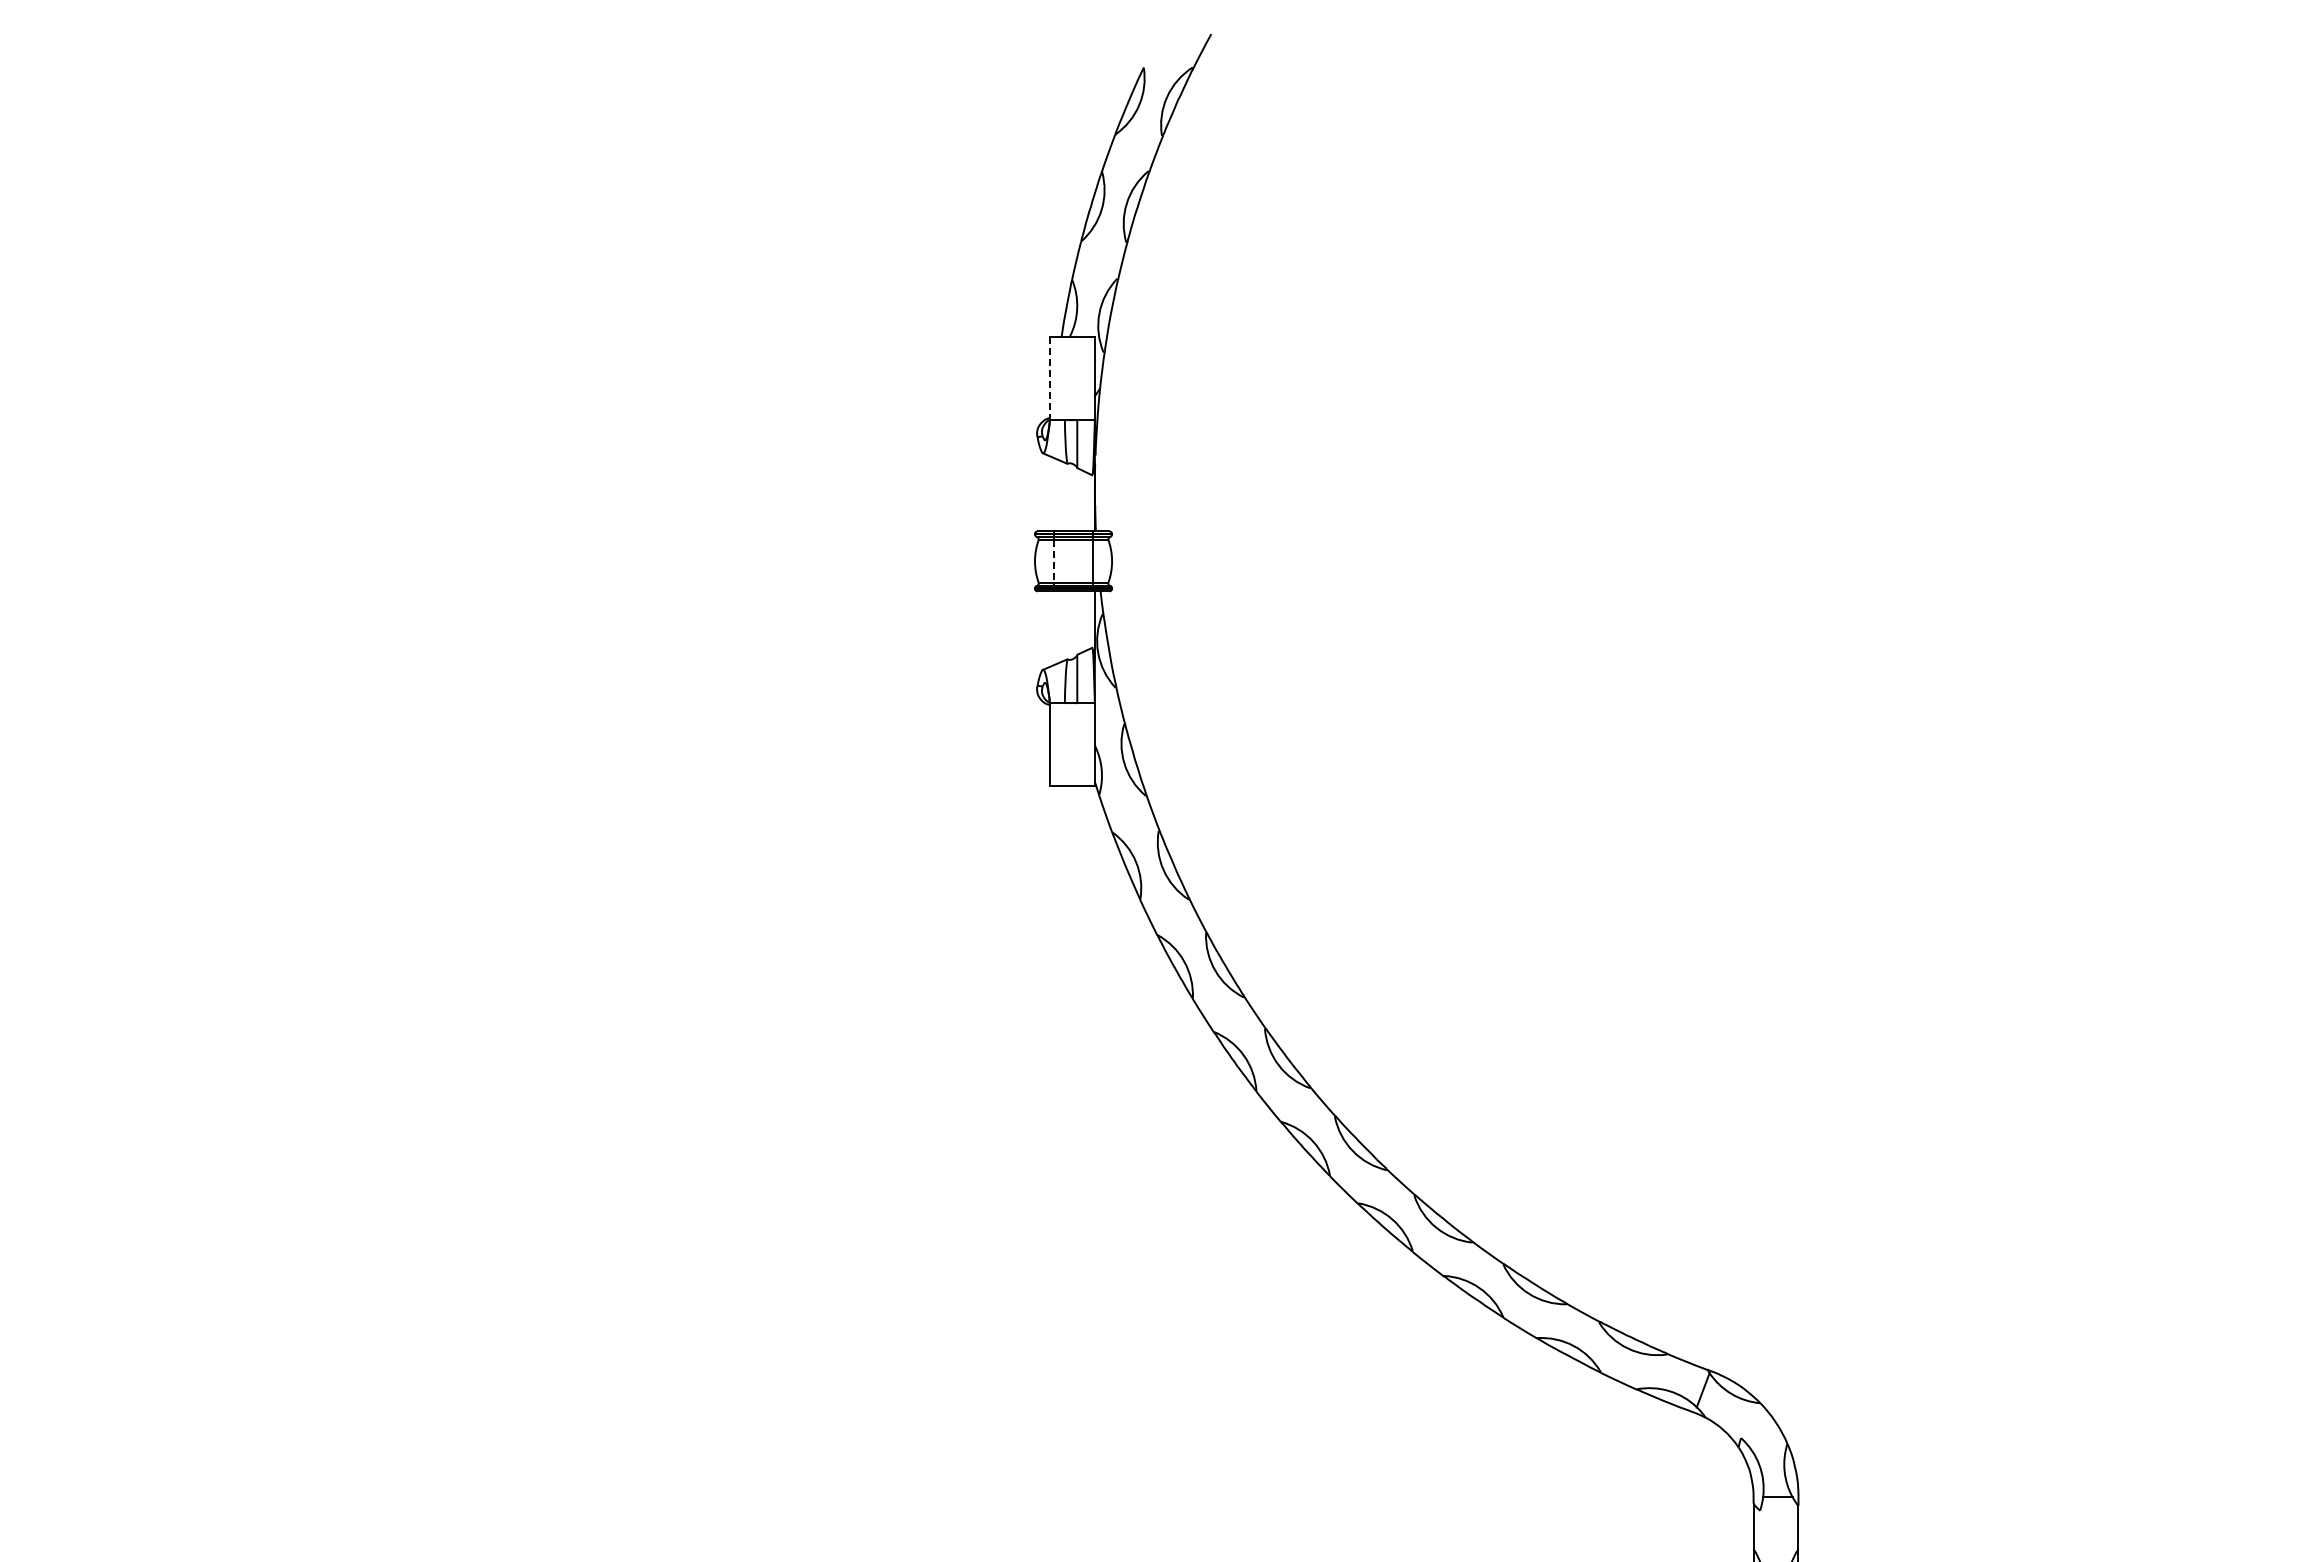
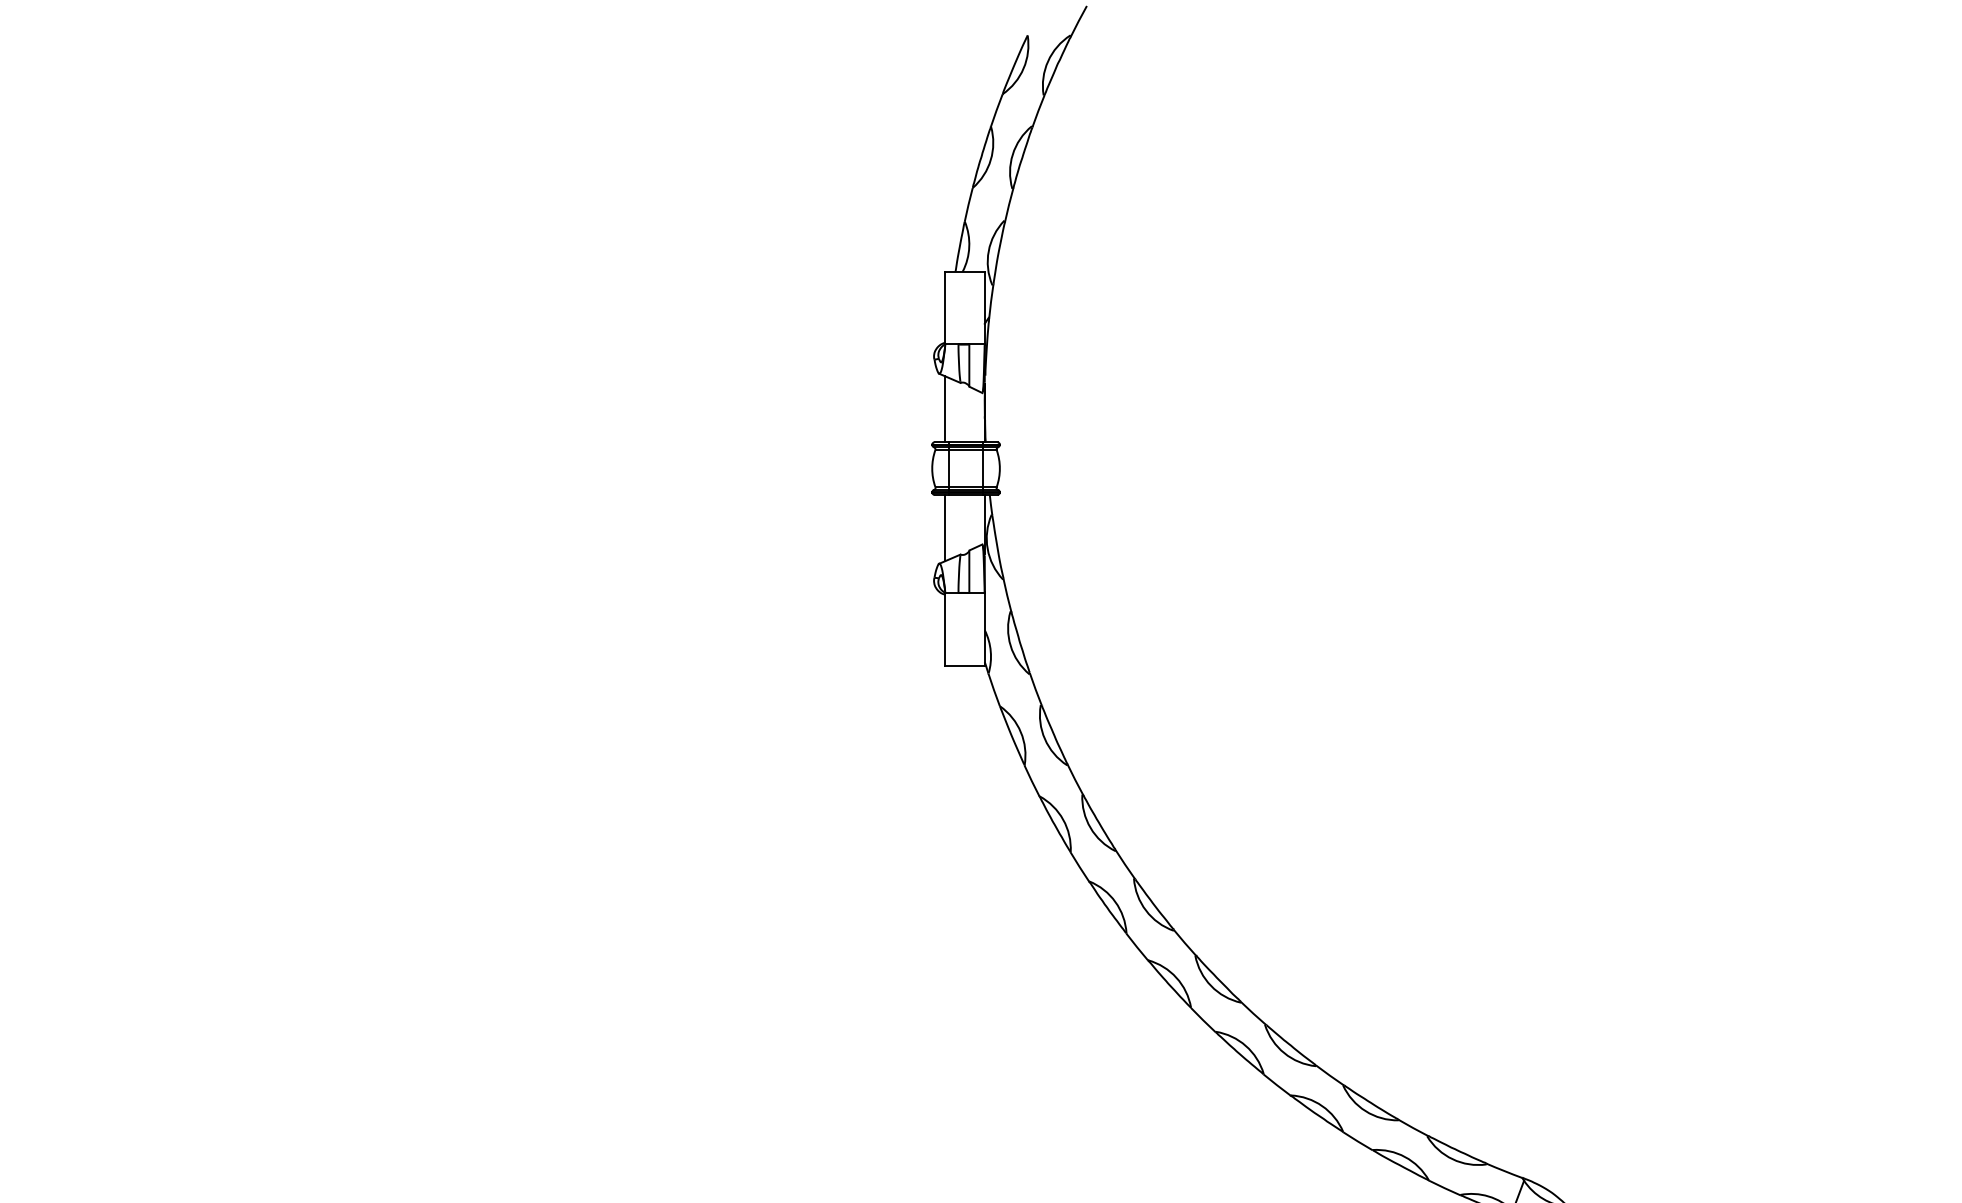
line: (1049, 378) -> (944, 308), dashed -> solid
line: (1049, 493) -> (944, 409), added
line: (1053, 562) -> (948, 469), dashed -> solid
line: (1049, 628) -> (944, 527), added

